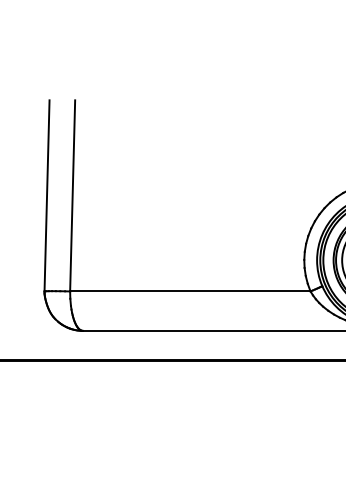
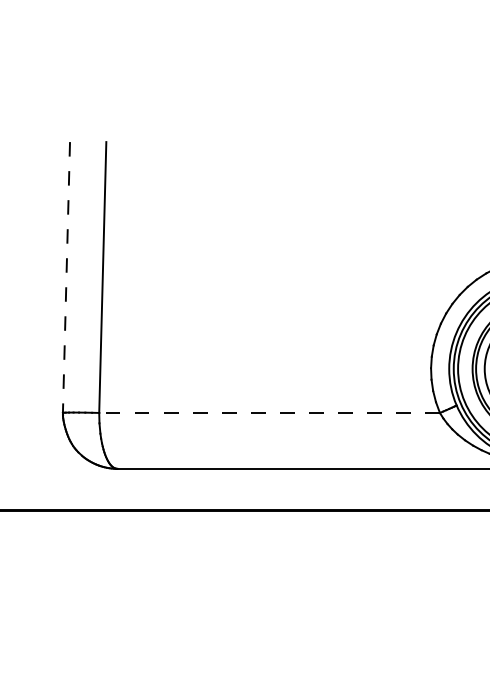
line: (47, 195) -> (67, 276), solid -> dashed
line: (189, 291) -> (268, 413), solid -> dashed

